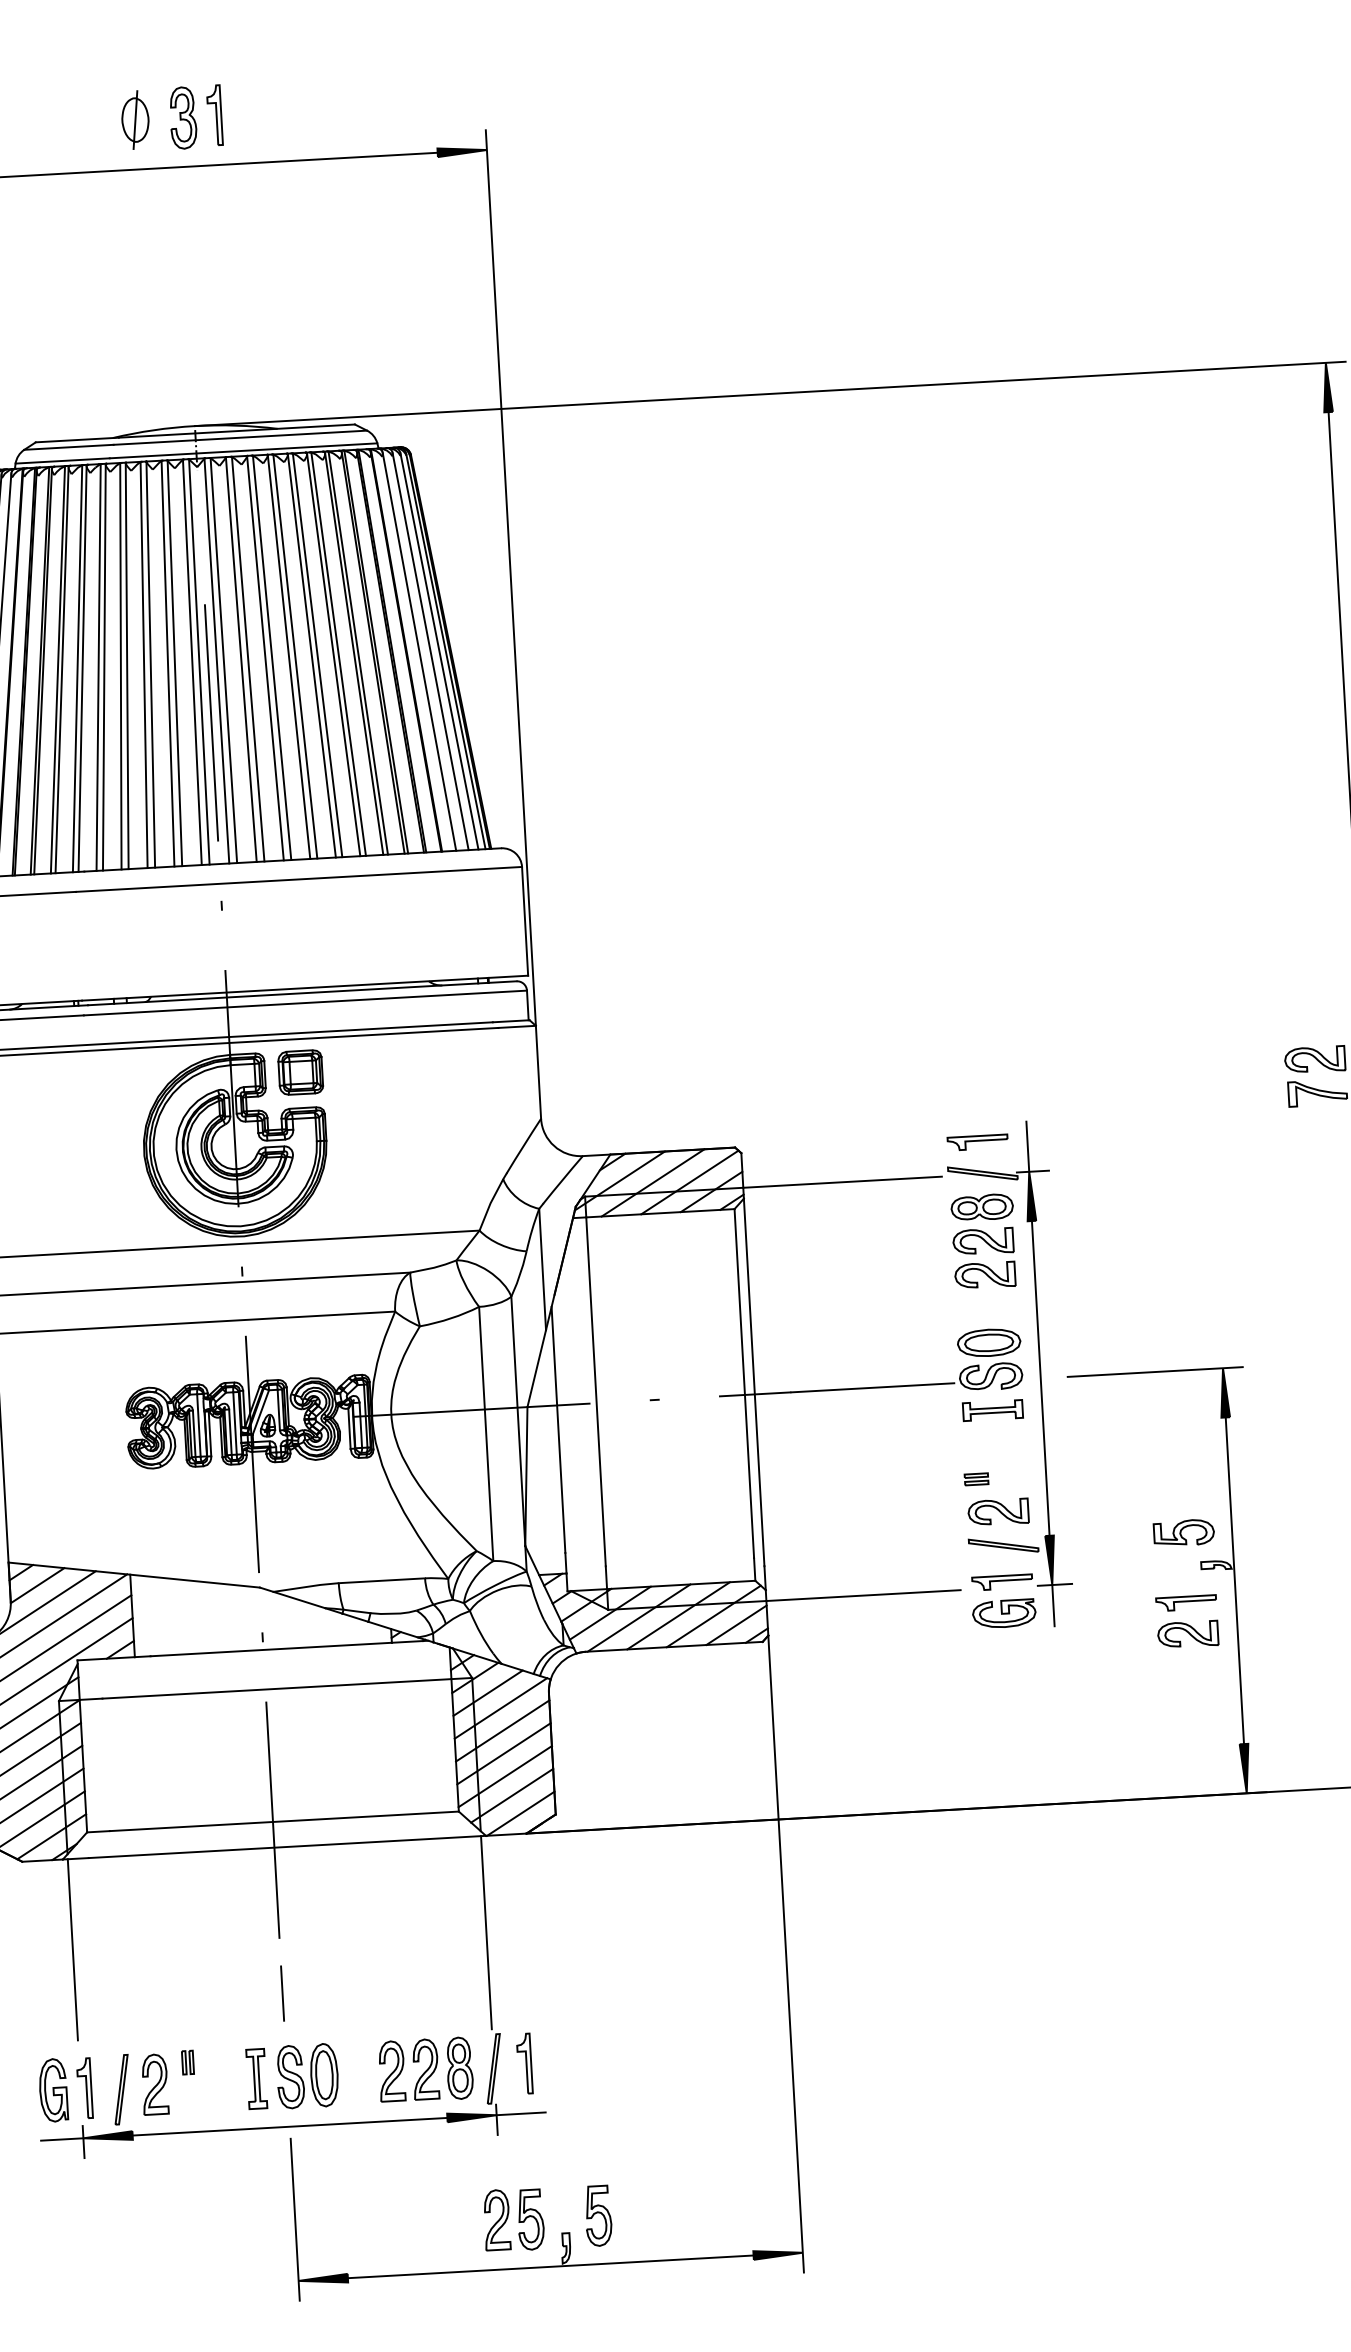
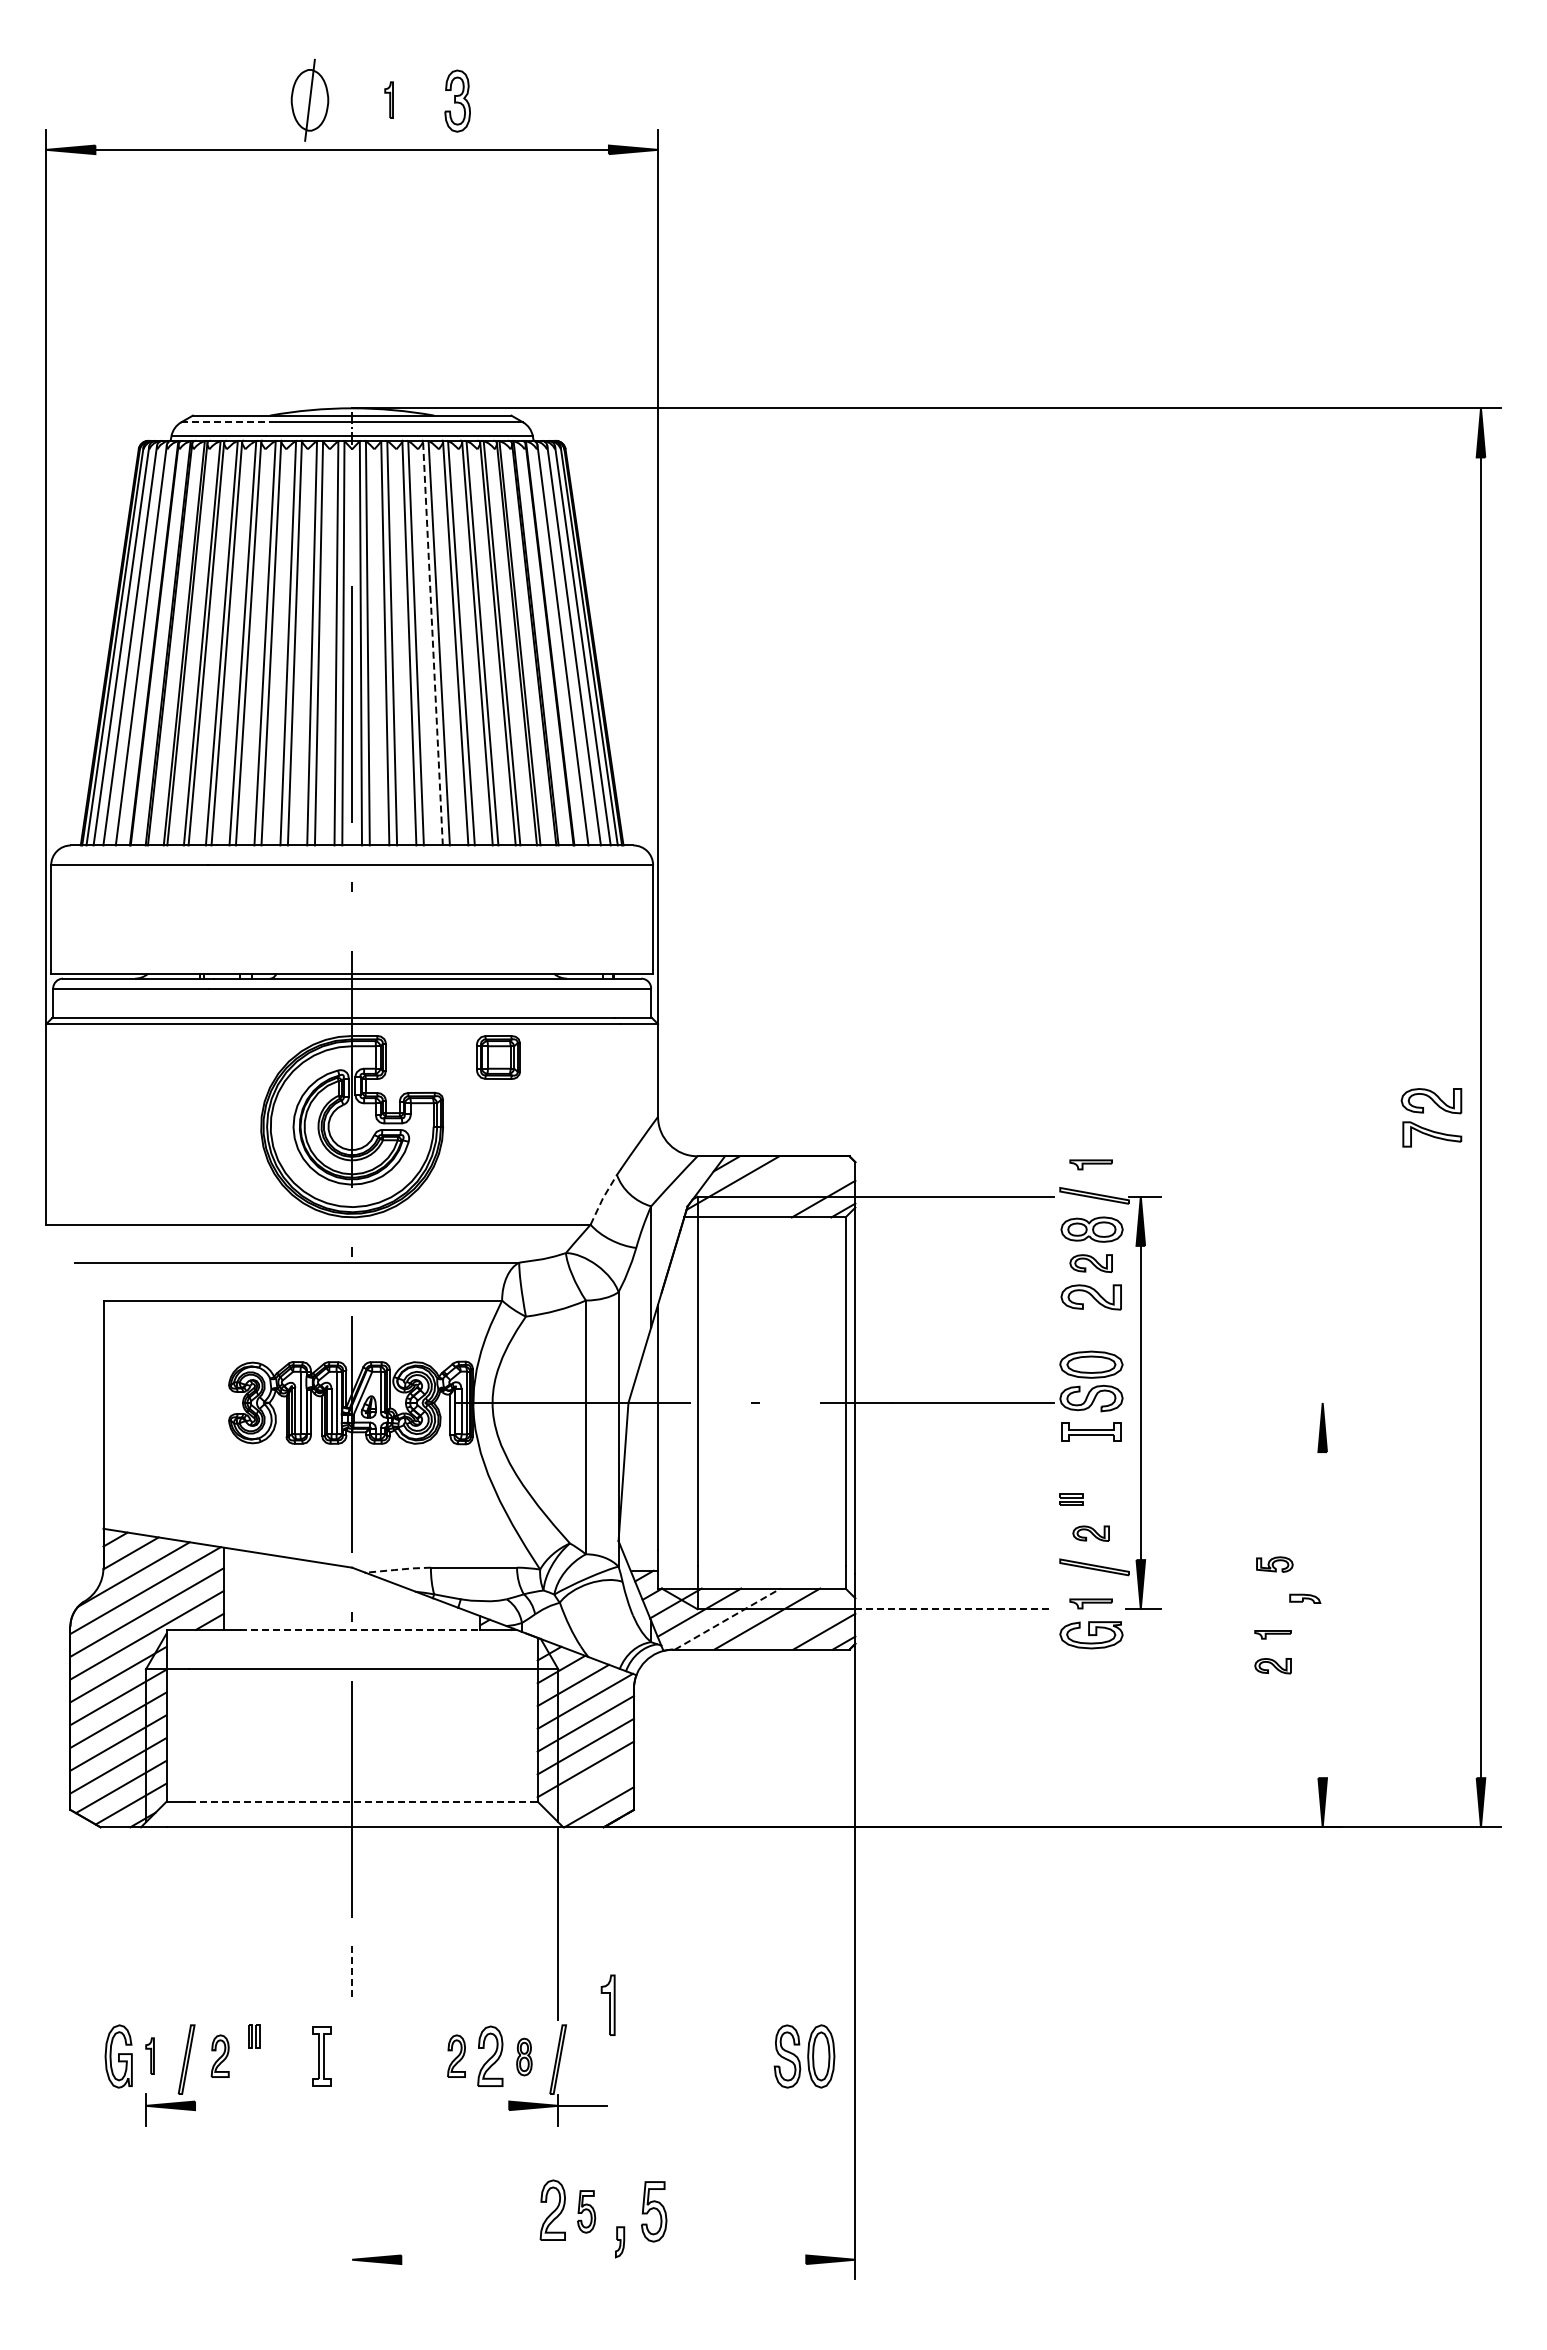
part: (214, 114) -> (388, 99), size x0.6
part: (183, 117) -> (457, 100), moved
part: (134, 120) -> (309, 100), size x1.4
line: (68, 447) -> (225, 422), solid -> dashed
line: (288, 656) -> (432, 642), solid -> dashed
part: (300, 1072) -> (498, 1057), moved
part: (976, 1142) -> (1090, 1164), size x0.7
line: (1027, 1146) -> (1140, 1171), removed
line: (652, 1182) -> (765, 1186), removed
line: (689, 1182) -> (802, 1188), removed
line: (491, 1203) -> (603, 1198), solid -> dashed
part: (982, 1241) -> (1090, 1263), size x0.7
line: (1154, 1371) -> (1254, 1402), removed
part: (997, 1511) -> (1090, 1533), size x0.6
part: (1183, 1532) -> (1274, 1564), size x0.6
line: (1234, 1581) -> (1322, 1615), removed
part: (1001, 1582) -> (1090, 1603), size x0.7
line: (305, 1586) -> (397, 1569), solid -> dashed
line: (863, 1595) -> (952, 1609), solid -> dashed
part: (1185, 1602) -> (1272, 1634), size x0.6
line: (1053, 1605) -> (1140, 1629), removed
line: (713, 1616) -> (801, 1621), removed
line: (639, 1617) -> (728, 1618), solid -> dashed
part: (1187, 1635) -> (1272, 1666), size x0.6
line: (271, 1649) -> (360, 1629), solid -> dashed
line: (512, 1795) -> (591, 1788), removed
line: (285, 1821) -> (364, 1801), solid -> dashed
line: (72, 1949) -> (145, 1917), removed
line: (282, 1994) -> (352, 1973), solid -> dashed
part: (523, 2063) -> (607, 2004), moved
part: (459, 2067) -> (524, 2056), size x0.6
part: (391, 2070) -> (456, 2055), size x0.7
part: (307, 2076) -> (804, 2056), moved
part: (155, 2083) -> (220, 2055), size x0.7
part: (84, 2087) -> (149, 2055), size x0.6
line: (290, 2126) -> (352, 2105), removed
line: (61, 2139) -> (124, 2105), removed
line: (295, 2219) -> (352, 2198), removed
part: (530, 2219) -> (586, 2211), size x0.7
line: (550, 2266) -> (603, 2259), removed

